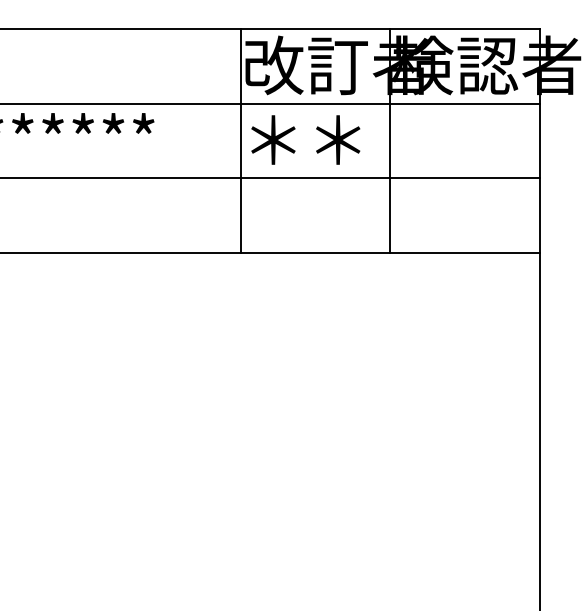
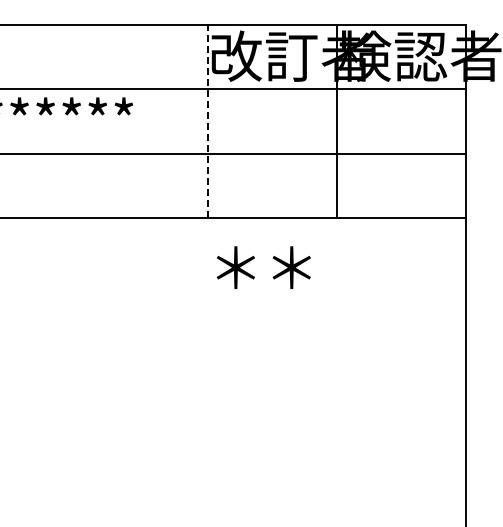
text: (305, 139) -> (263, 267), moved
line: (240, 140) -> (207, 121), solid -> dashed

